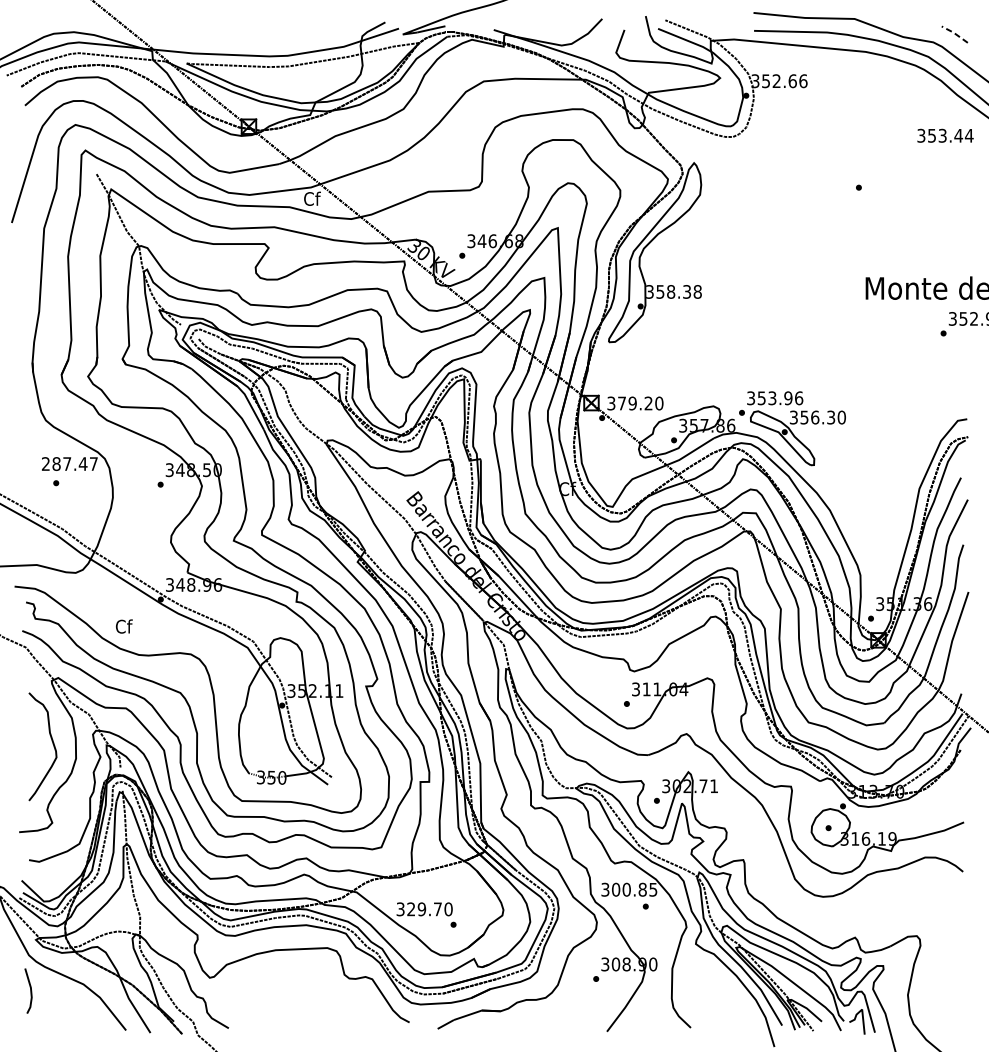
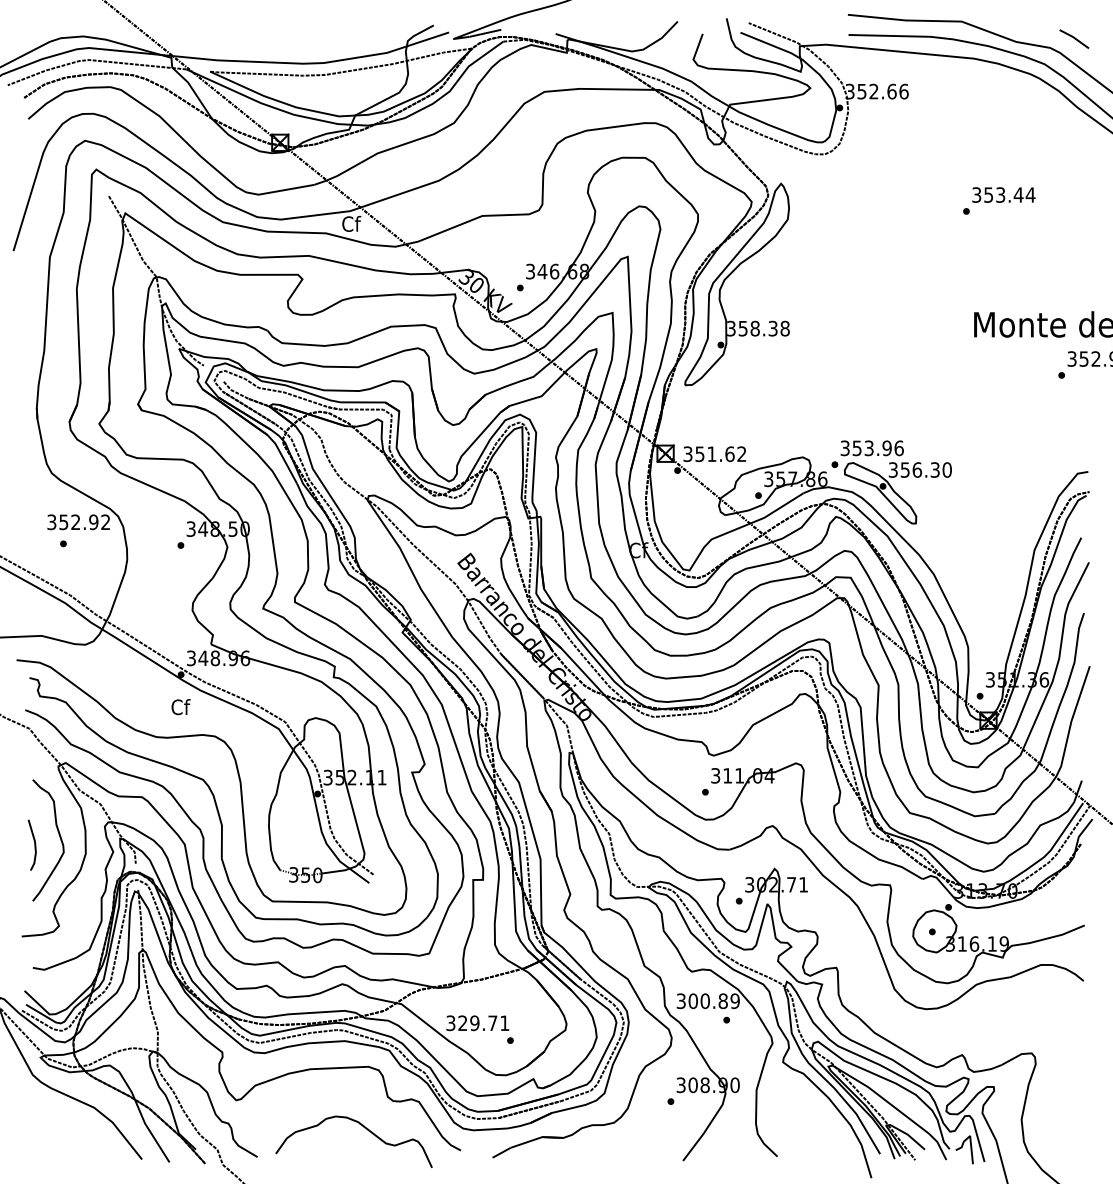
line: (954, 33) -> (1074, 38), dashed -> solid
text: (945, 135) -> (1003, 194), moved
text: (640, 403) -> (720, 454), 379.20 -> 351.62
text: (69, 464) -> (78, 522), 287.47 -> 352.92
text: (123, 626) -> (180, 707), moved
text: (652, 889) -> (734, 1000), 300.85 -> 300.89
text: (448, 909) -> (504, 1023), 329.70 -> 329.71
line: (30, 990) -> (34, 844), moved
curve: (323, 1002) -> (364, 1128), added

